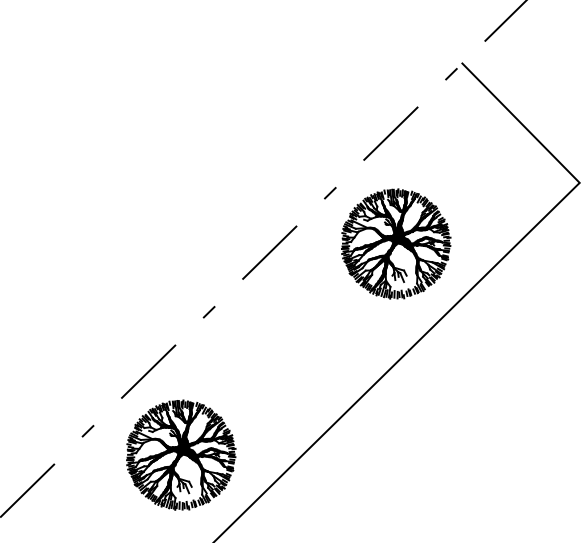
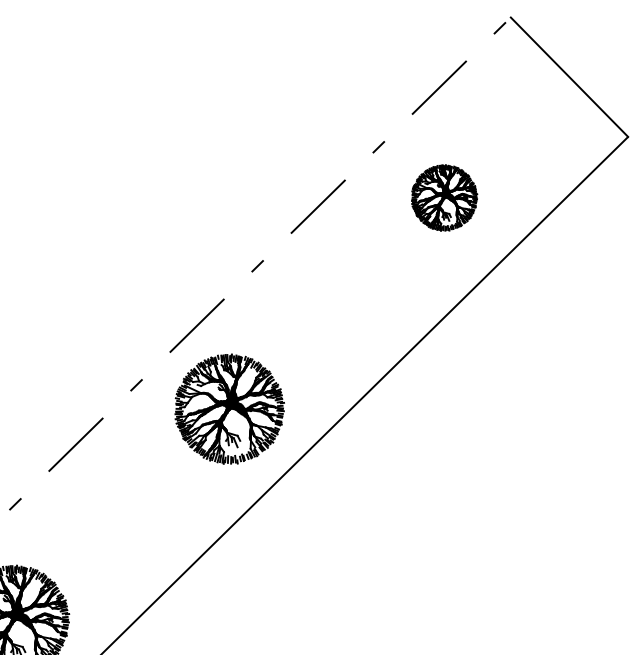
part: (396, 243) -> (444, 197), size x0.6

